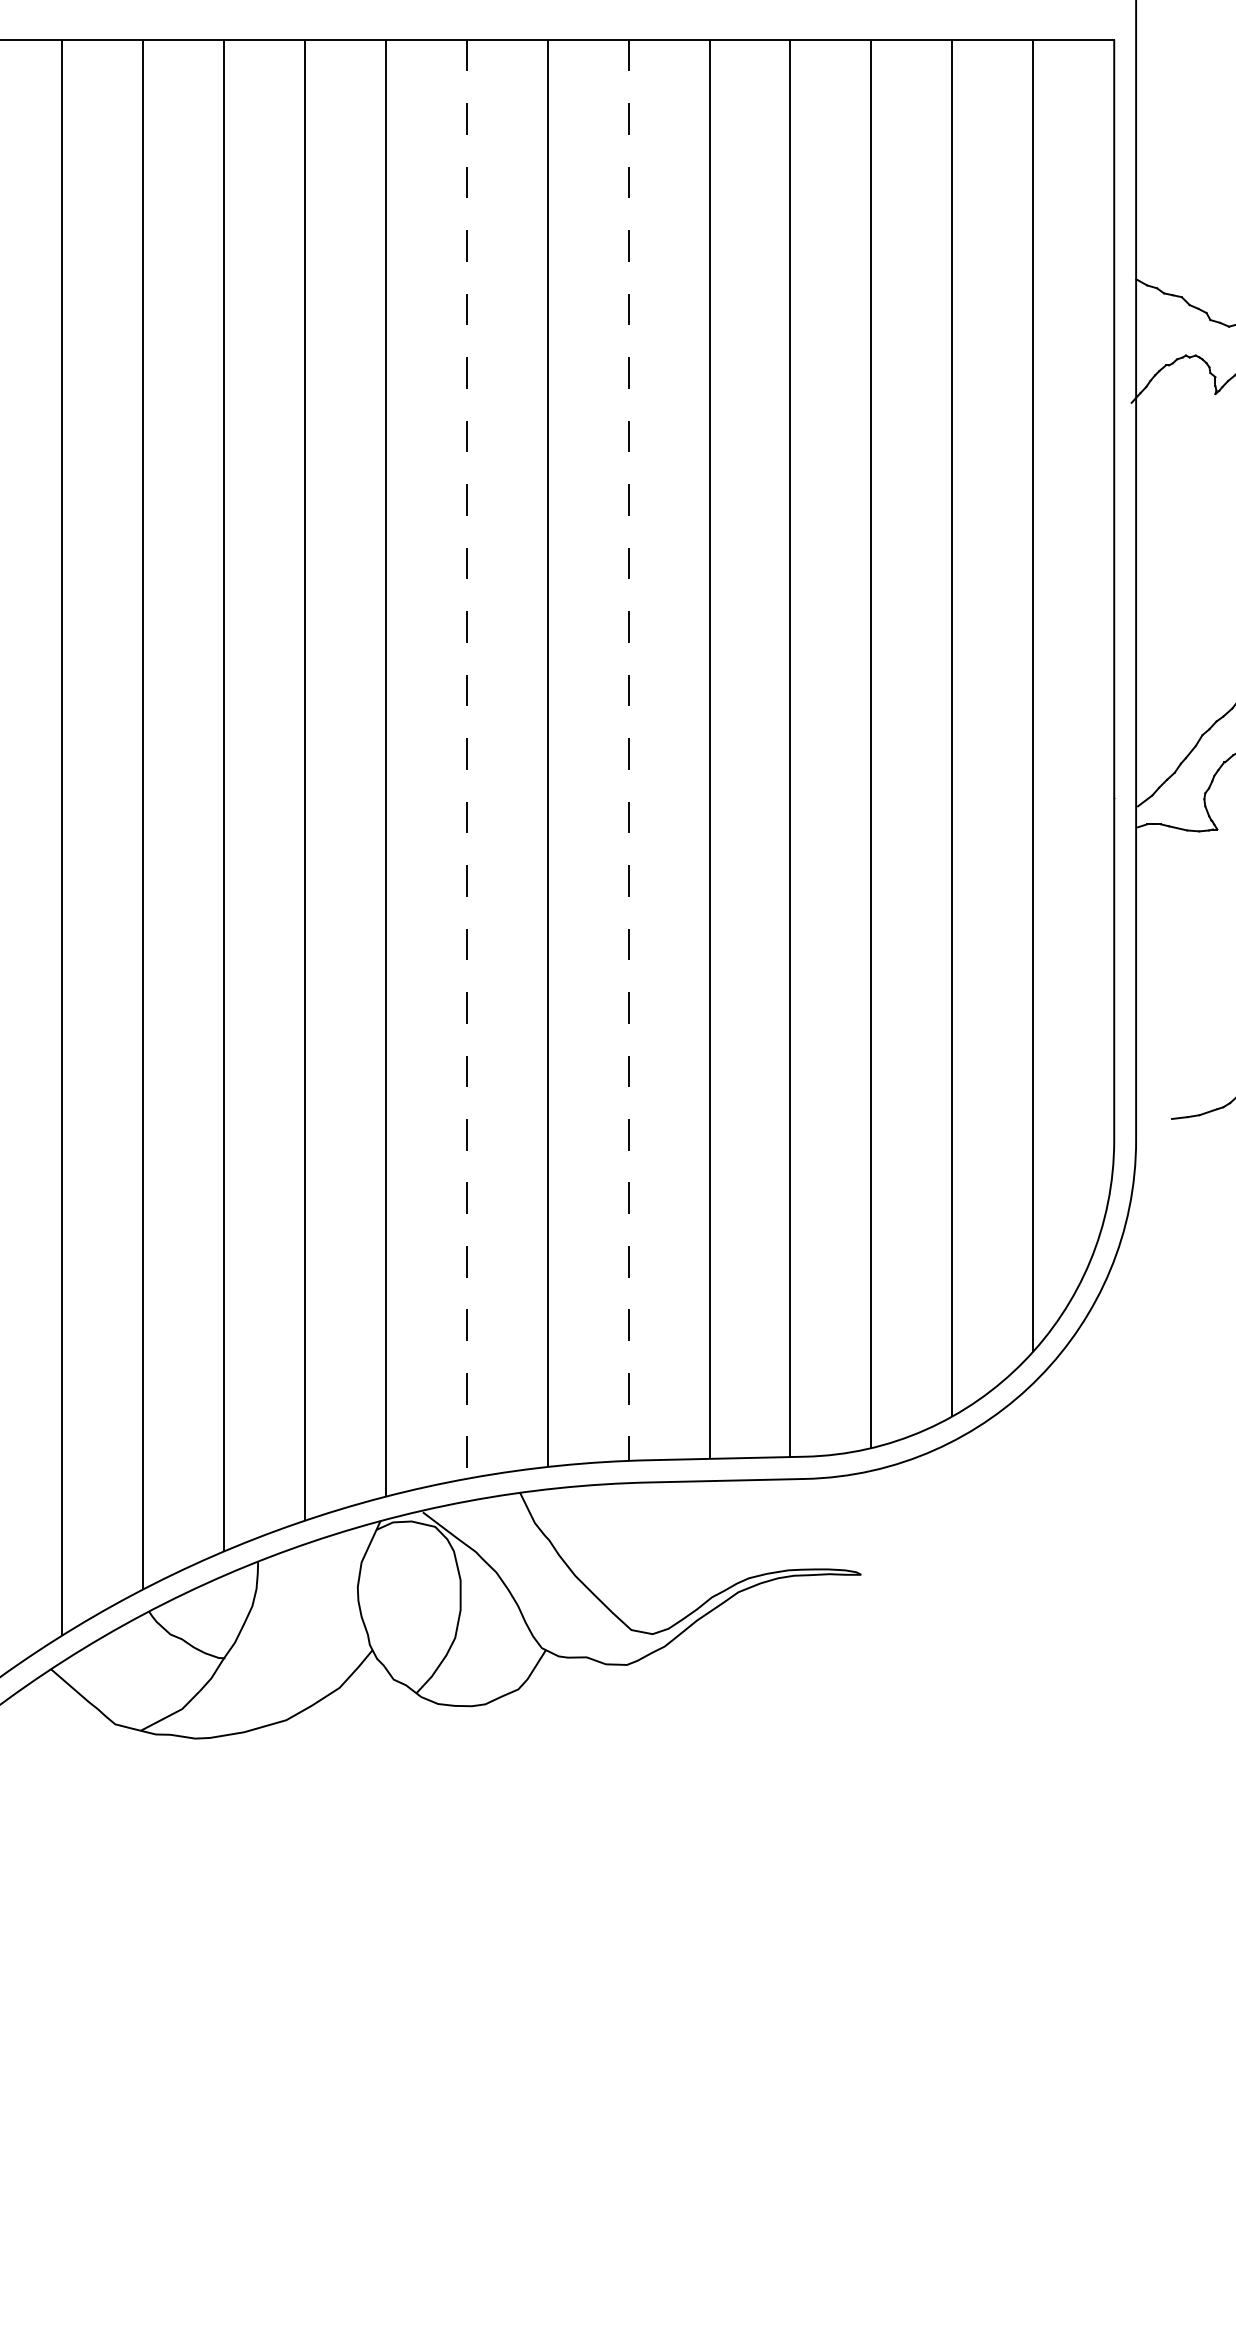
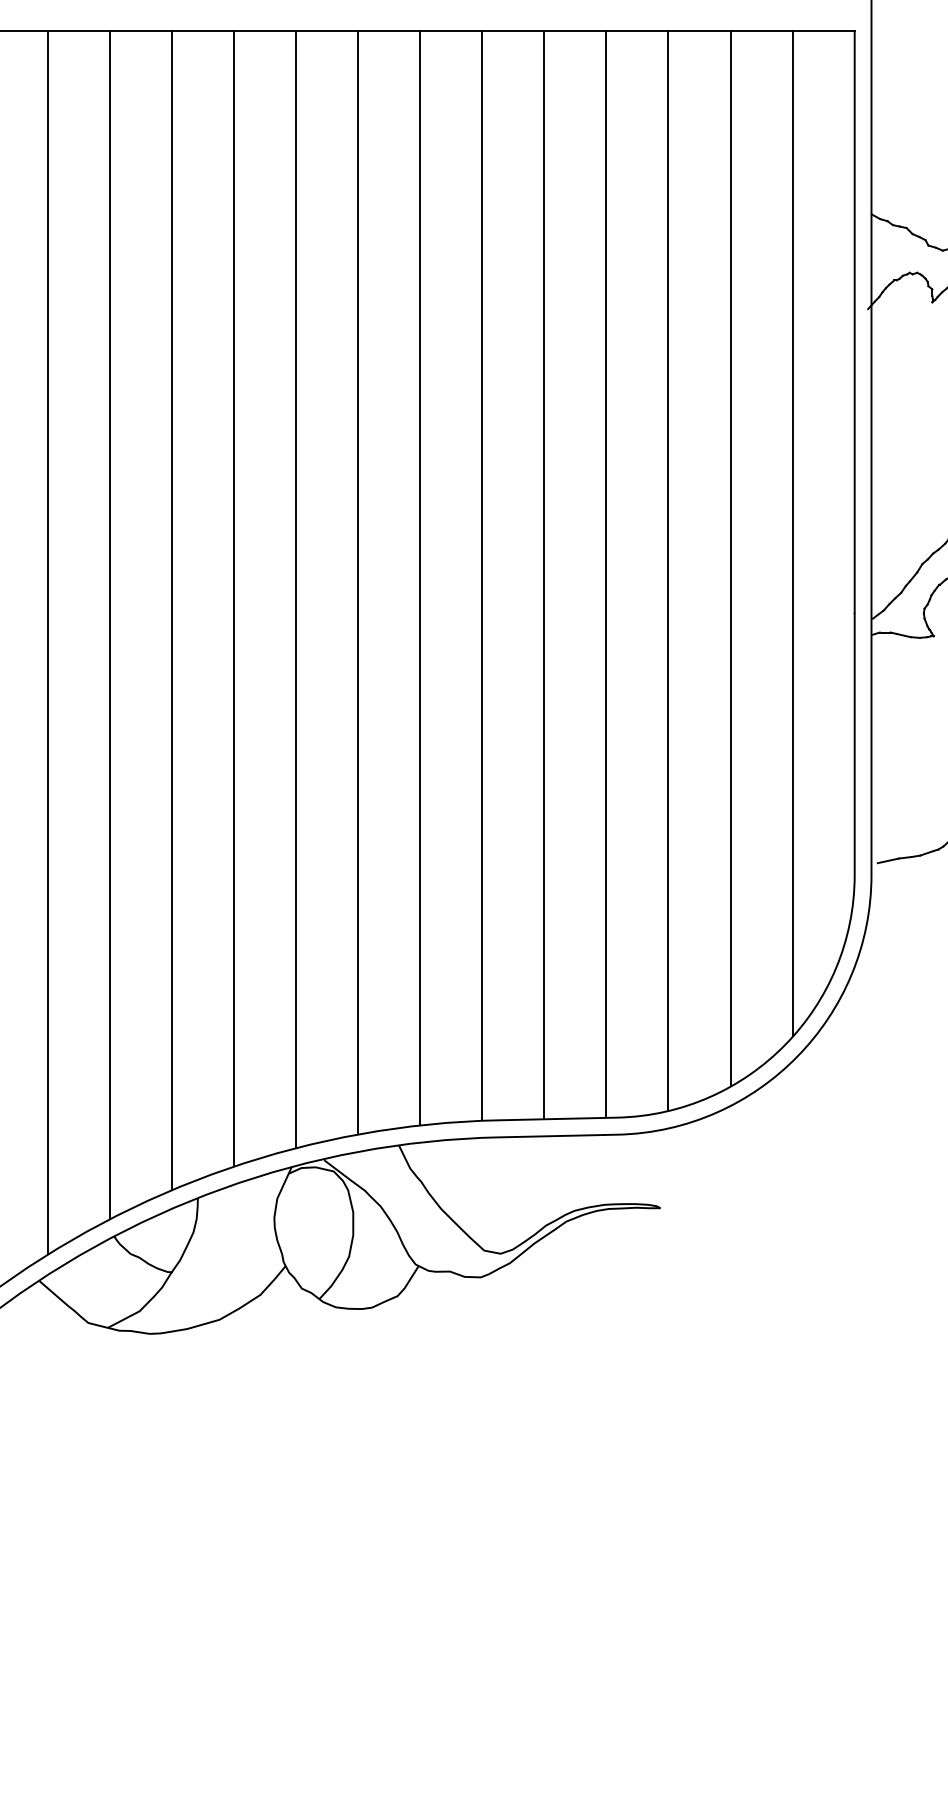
line: (628, 750) -> (482, 575), dashed -> solid
line: (466, 759) -> (357, 582), dashed -> solid
line: (1157, 1122) -> (887, 861), added

